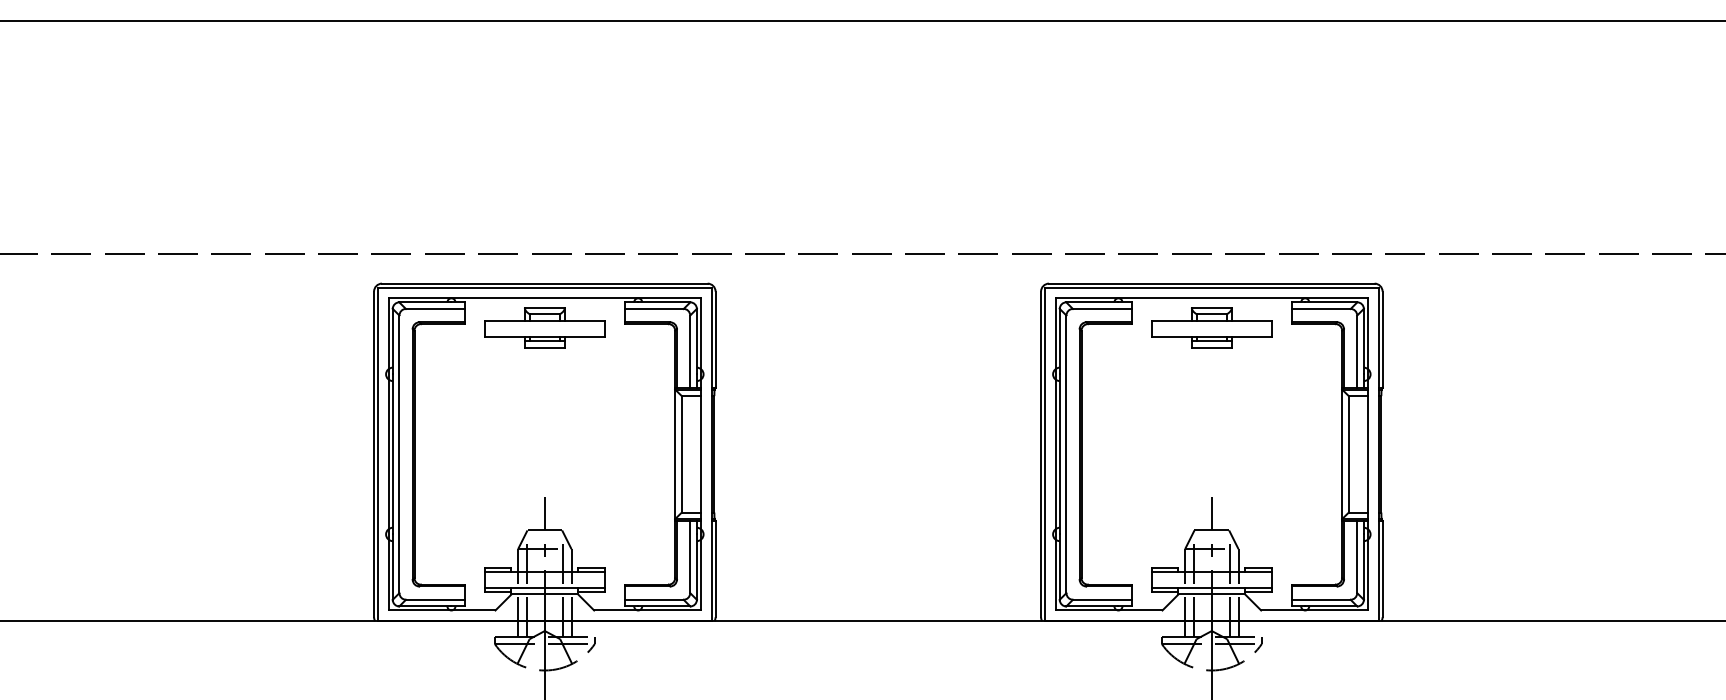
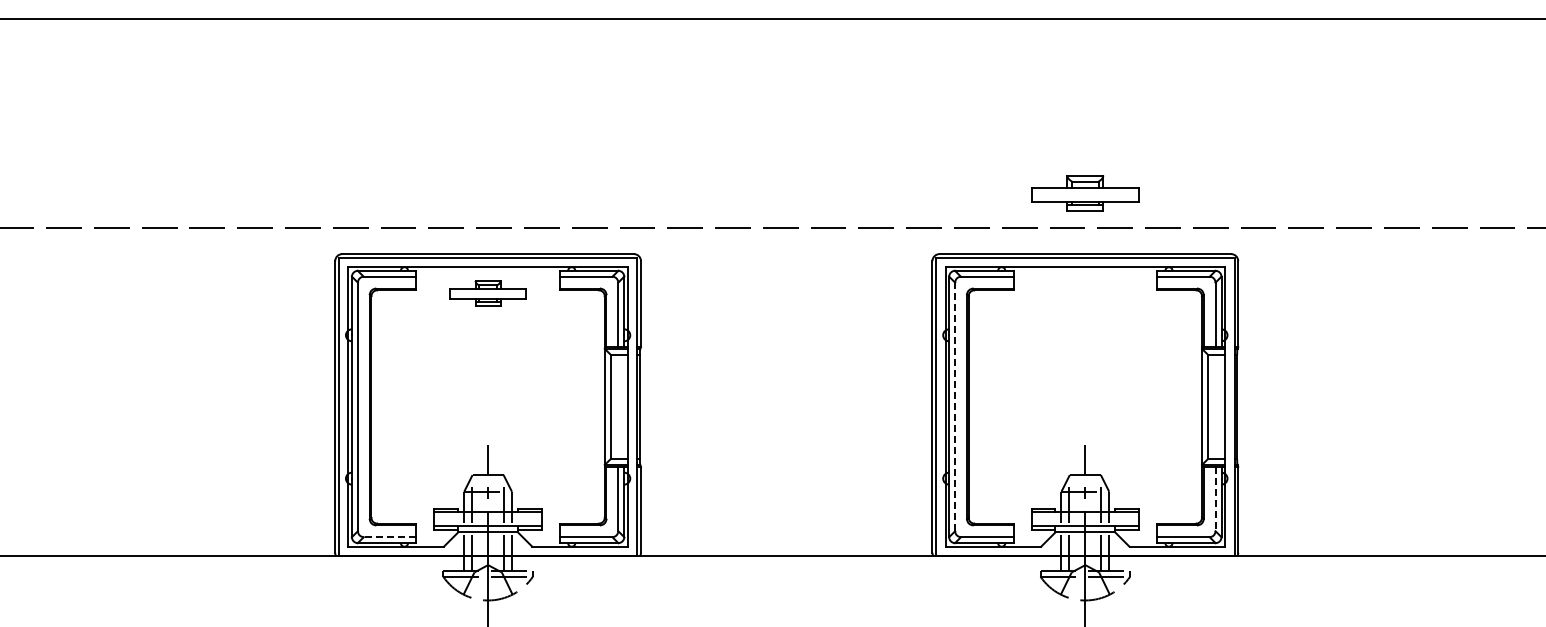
part: (544, 327) -> (487, 293), size x0.7
part: (1212, 327) -> (1085, 193), moved
line: (1066, 453) -> (955, 406), solid -> dashed
line: (1357, 557) -> (1215, 499), solid -> dashed
line: (434, 600) -> (389, 537), solid -> dashed

